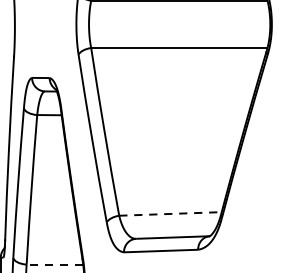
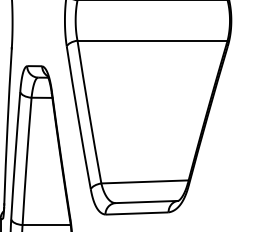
line: (171, 213) -> (145, 181), dashed -> solid
line: (54, 265) -> (46, 225), dashed -> solid

